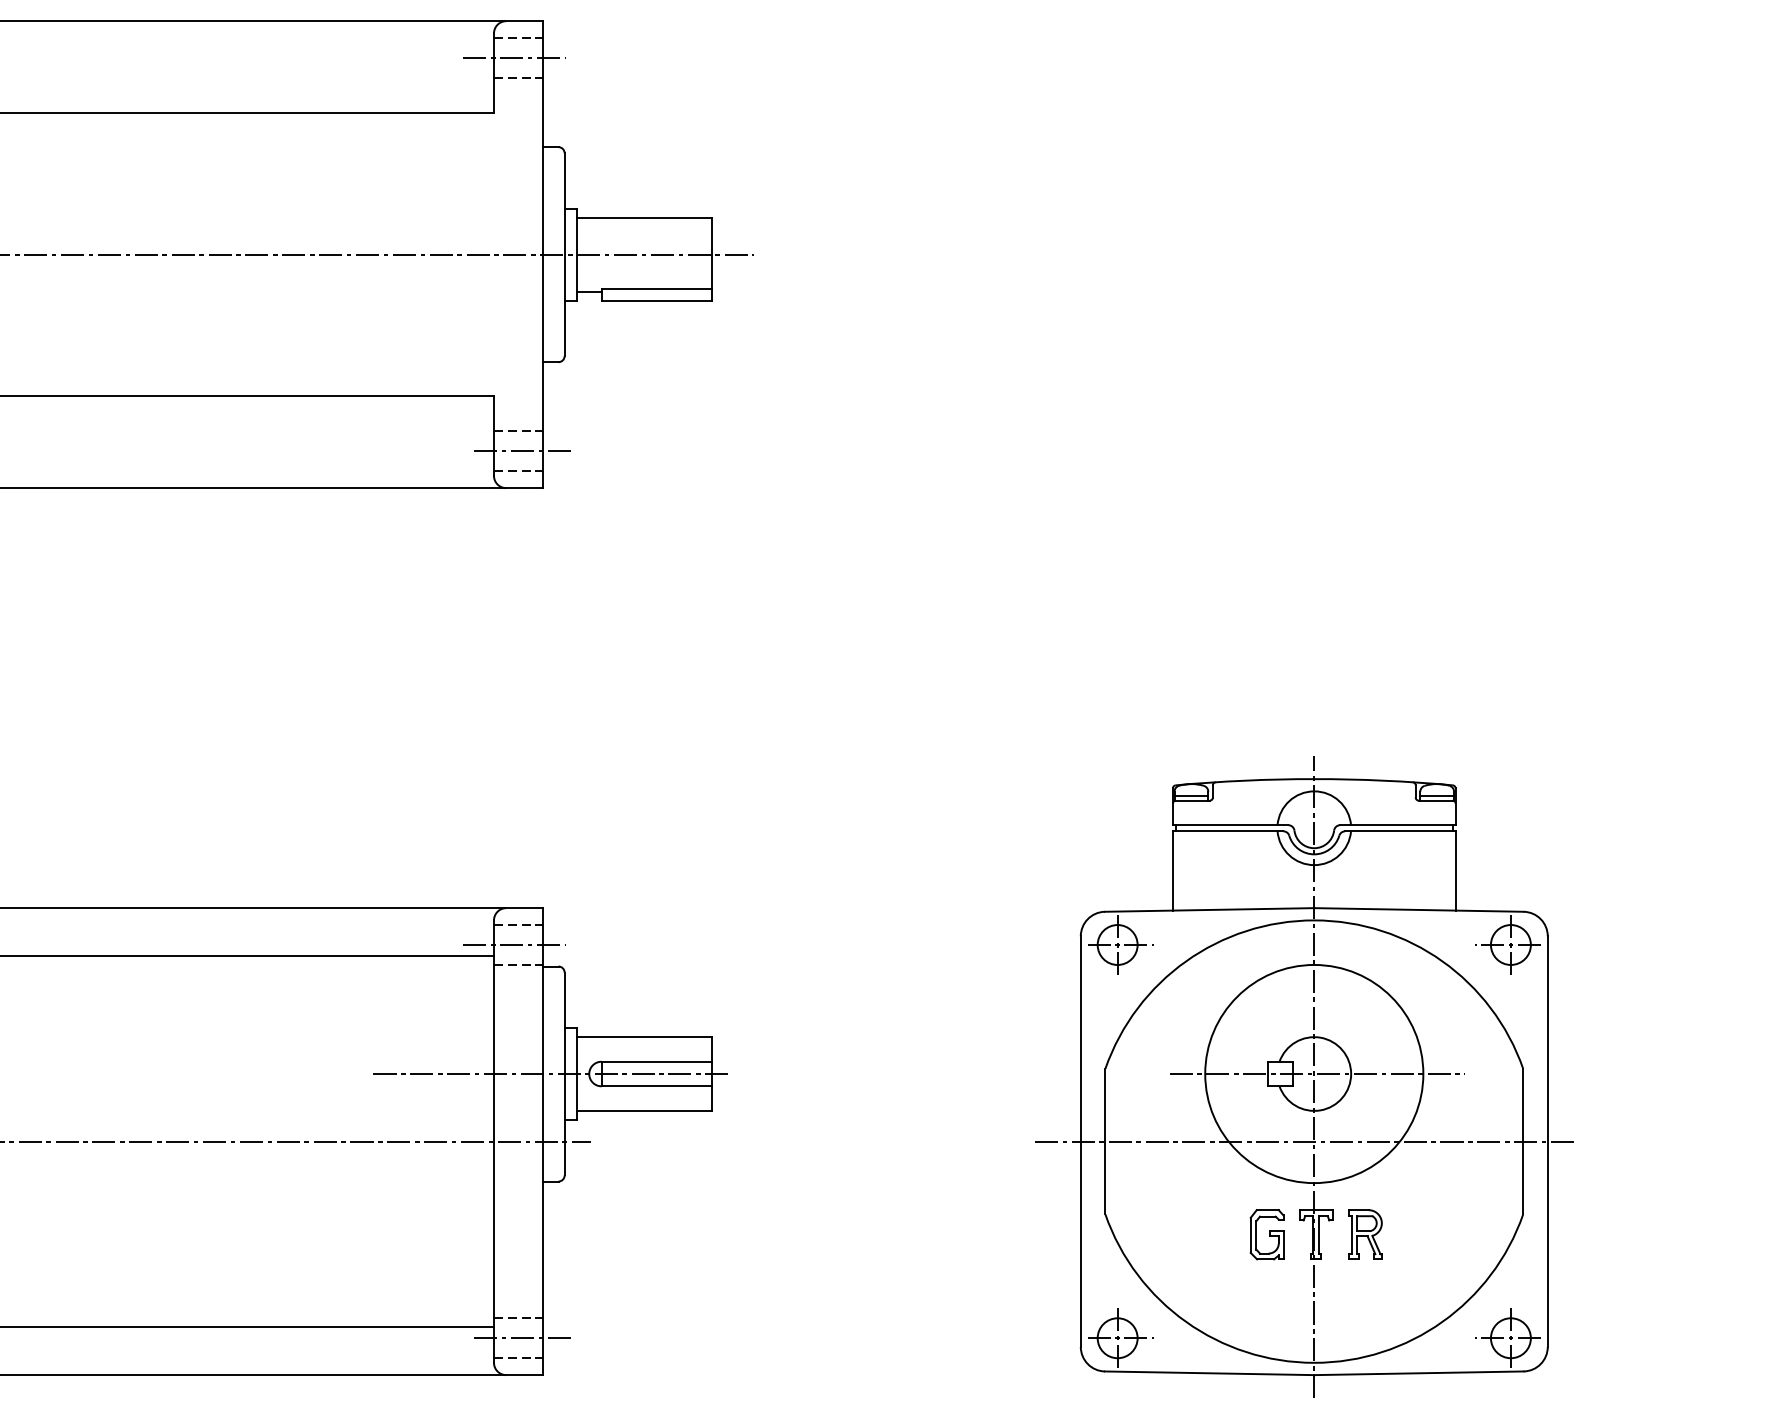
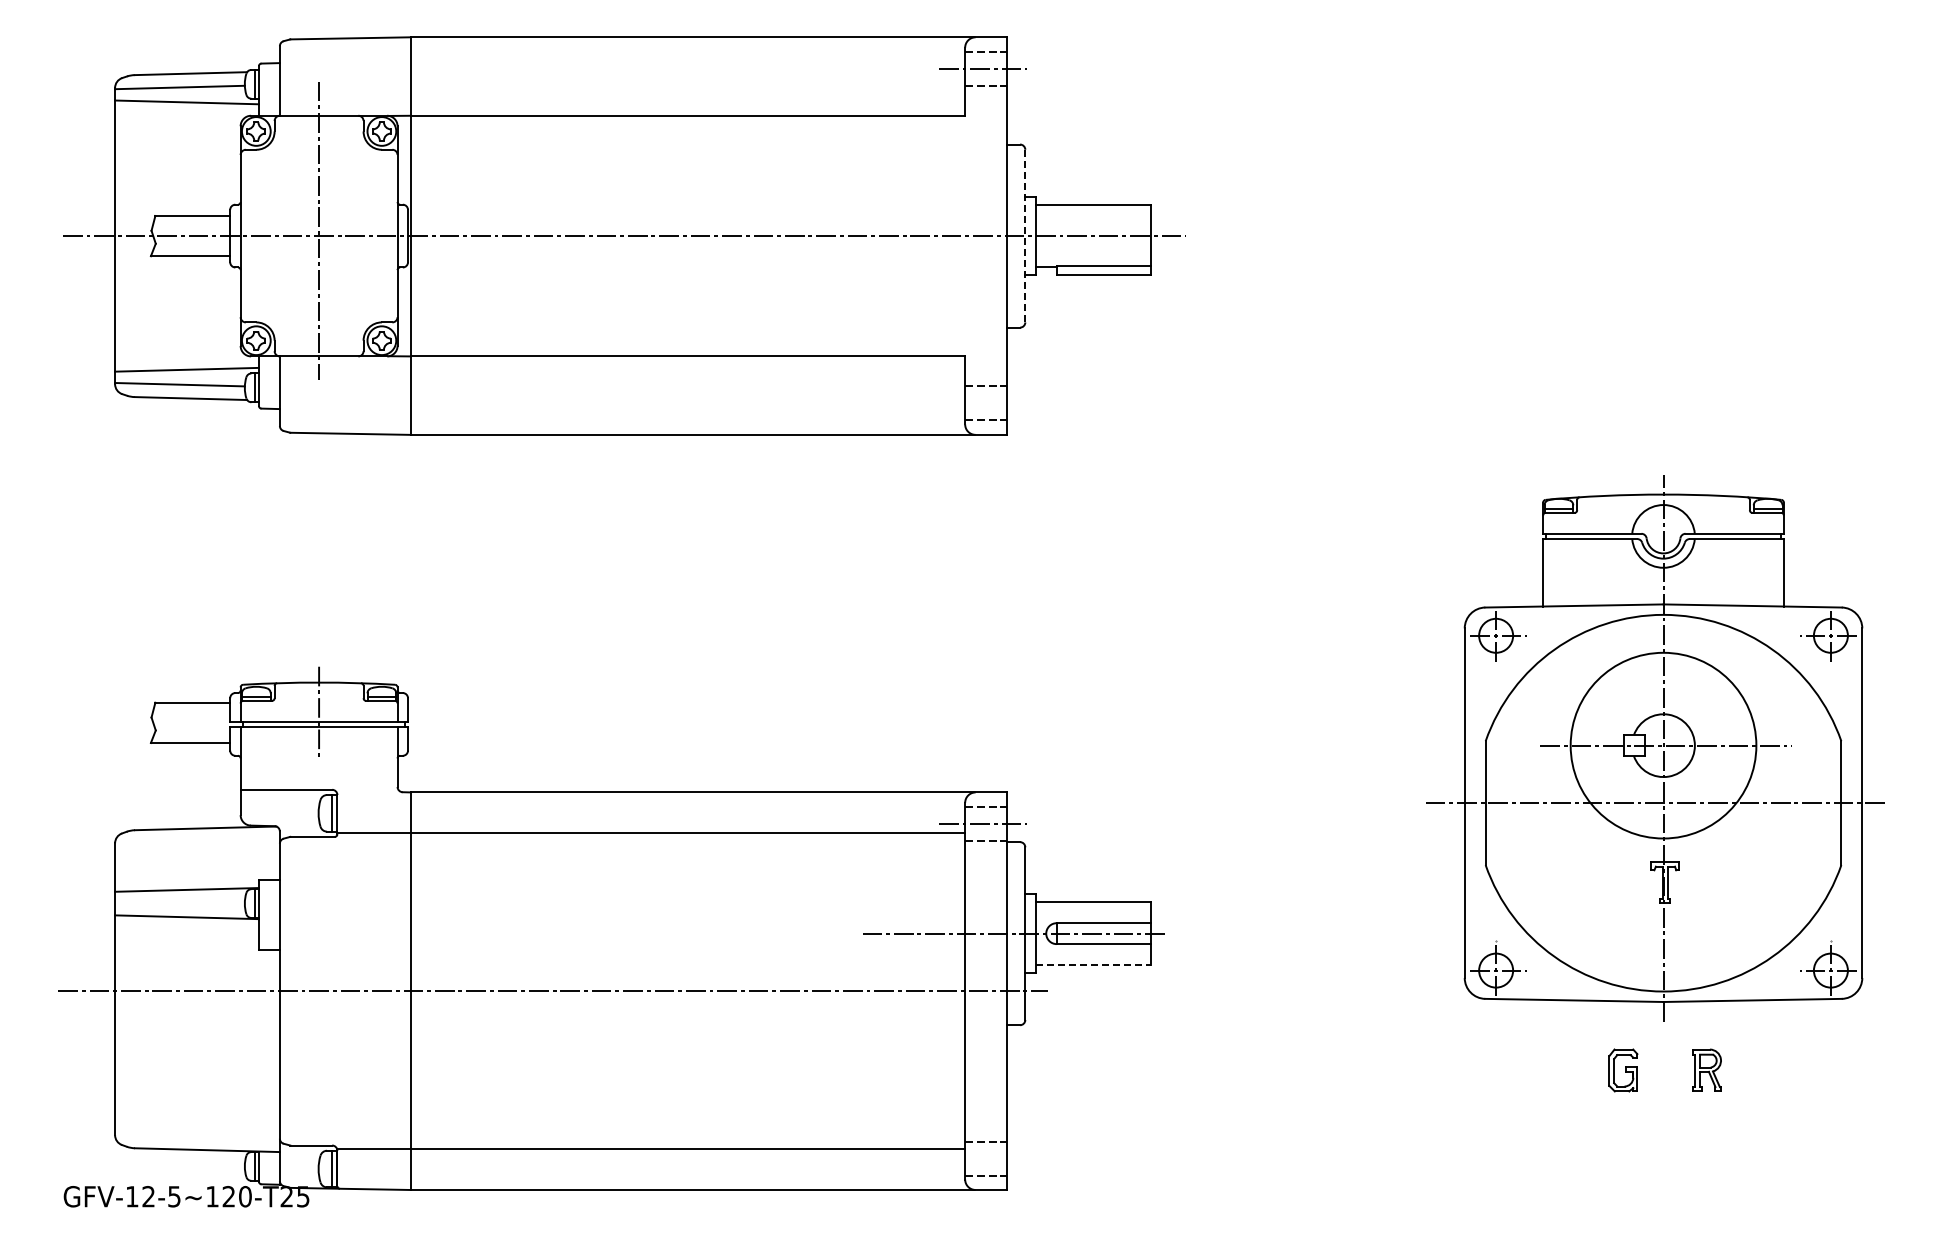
line: (564, 253) -> (1025, 235), solid -> dashed
line: (522, 451) -> (989, 403), removed
part: (1304, 1077) -> (1655, 748), moved
line: (644, 1111) -> (1093, 965), solid -> dashed
line: (522, 1338) -> (989, 1158), removed

